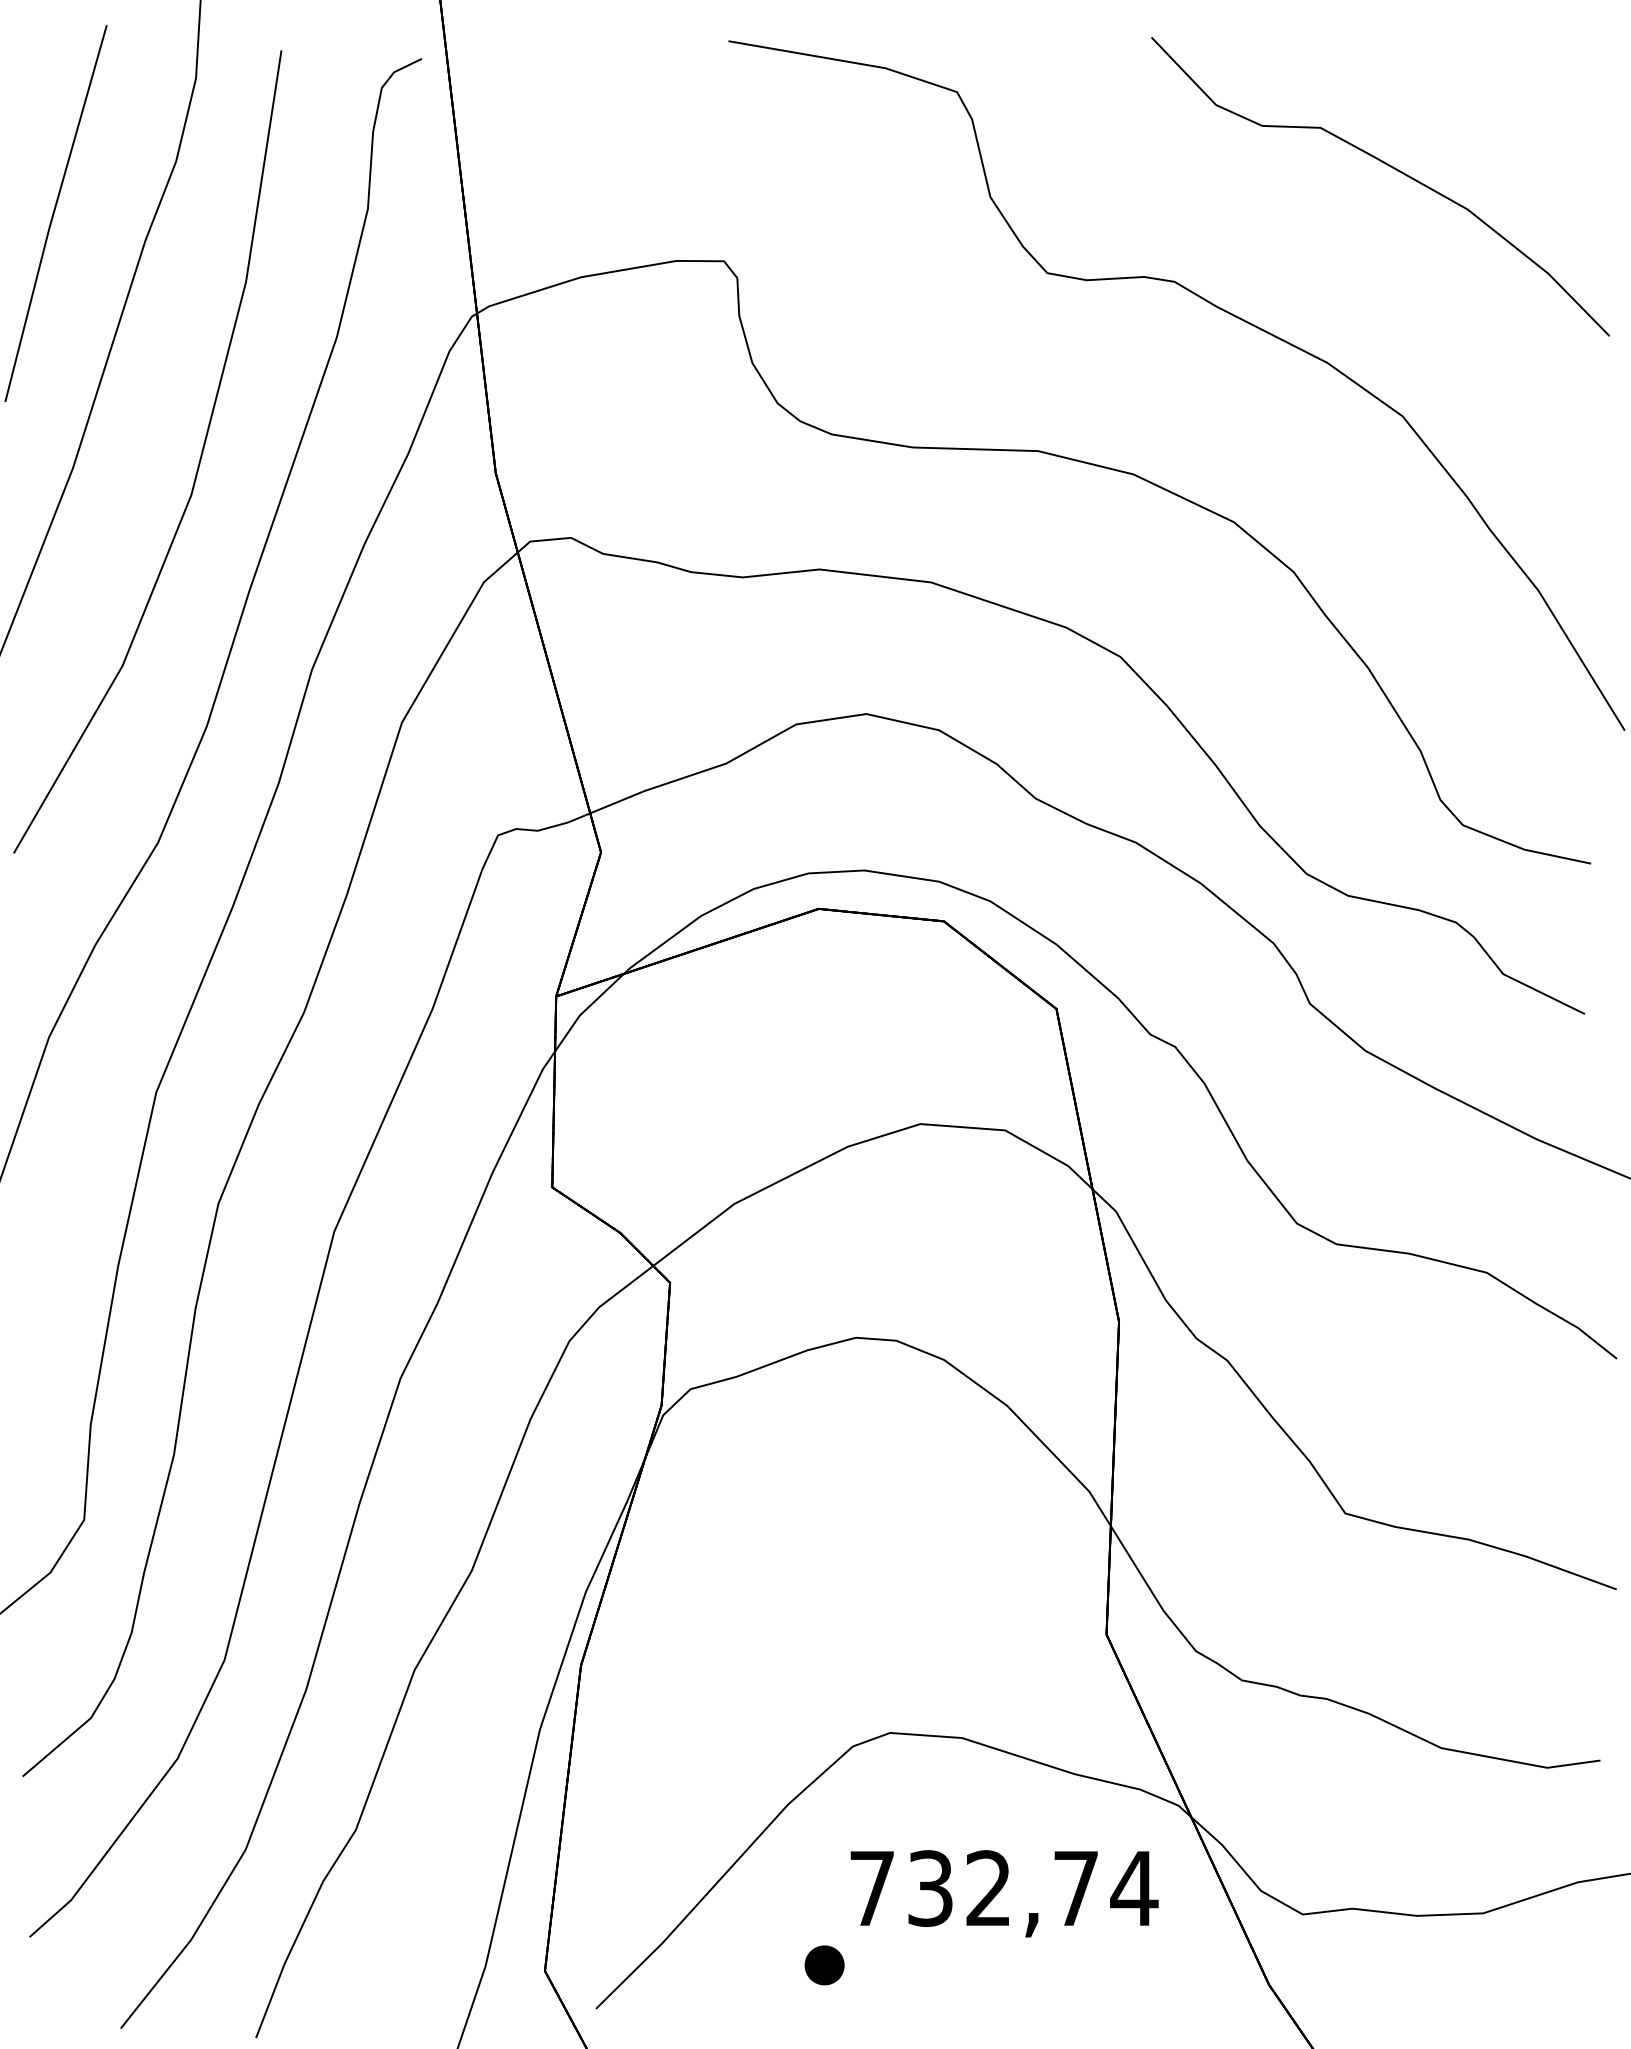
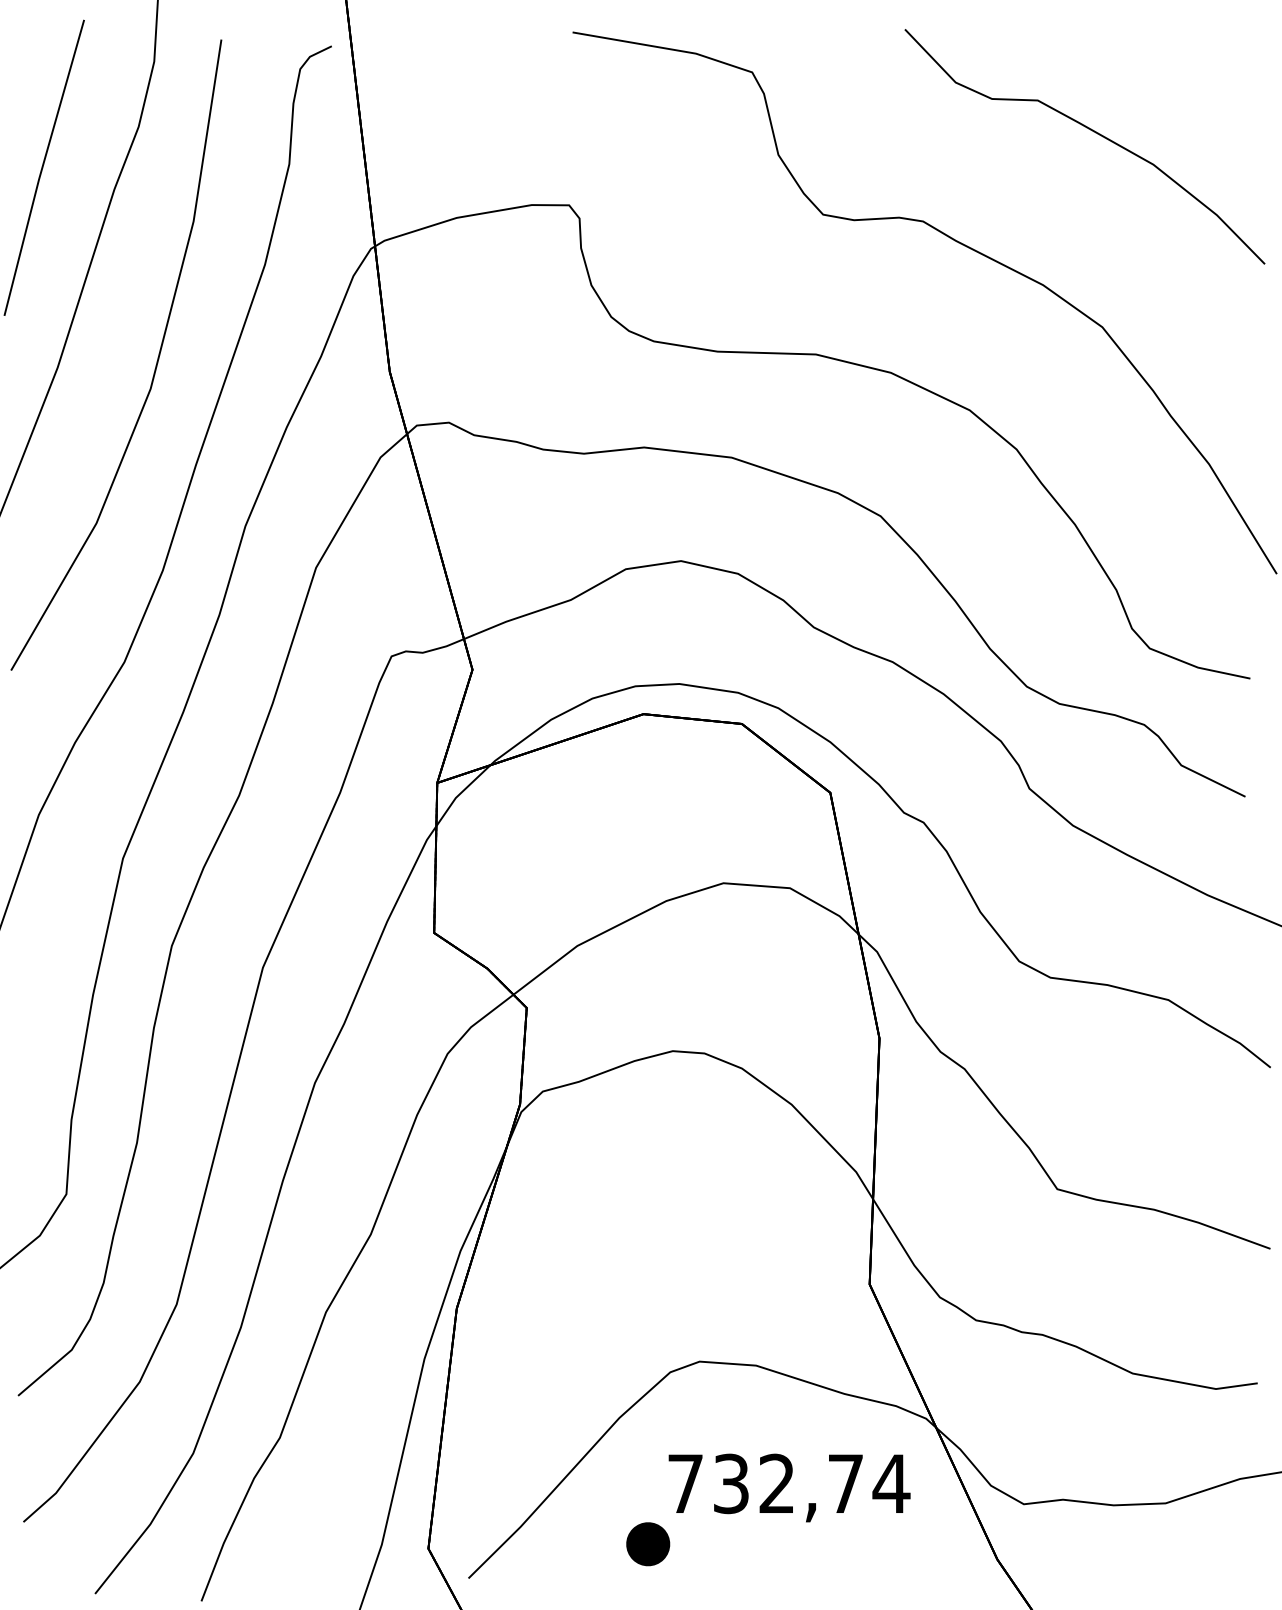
part: (824, 1965) -> (648, 1544), size x1.4

